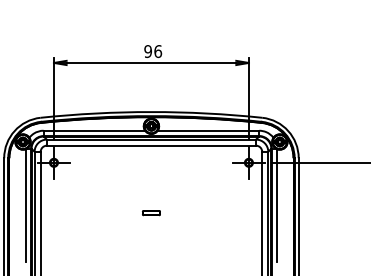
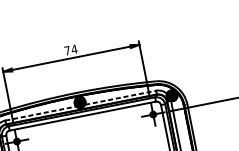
text: (153, 51) -> (71, 50), 96 -> 74
line: (94, 130) -> (40, 113), solid -> dashed
line: (208, 130) -> (120, 97), solid -> dashed

